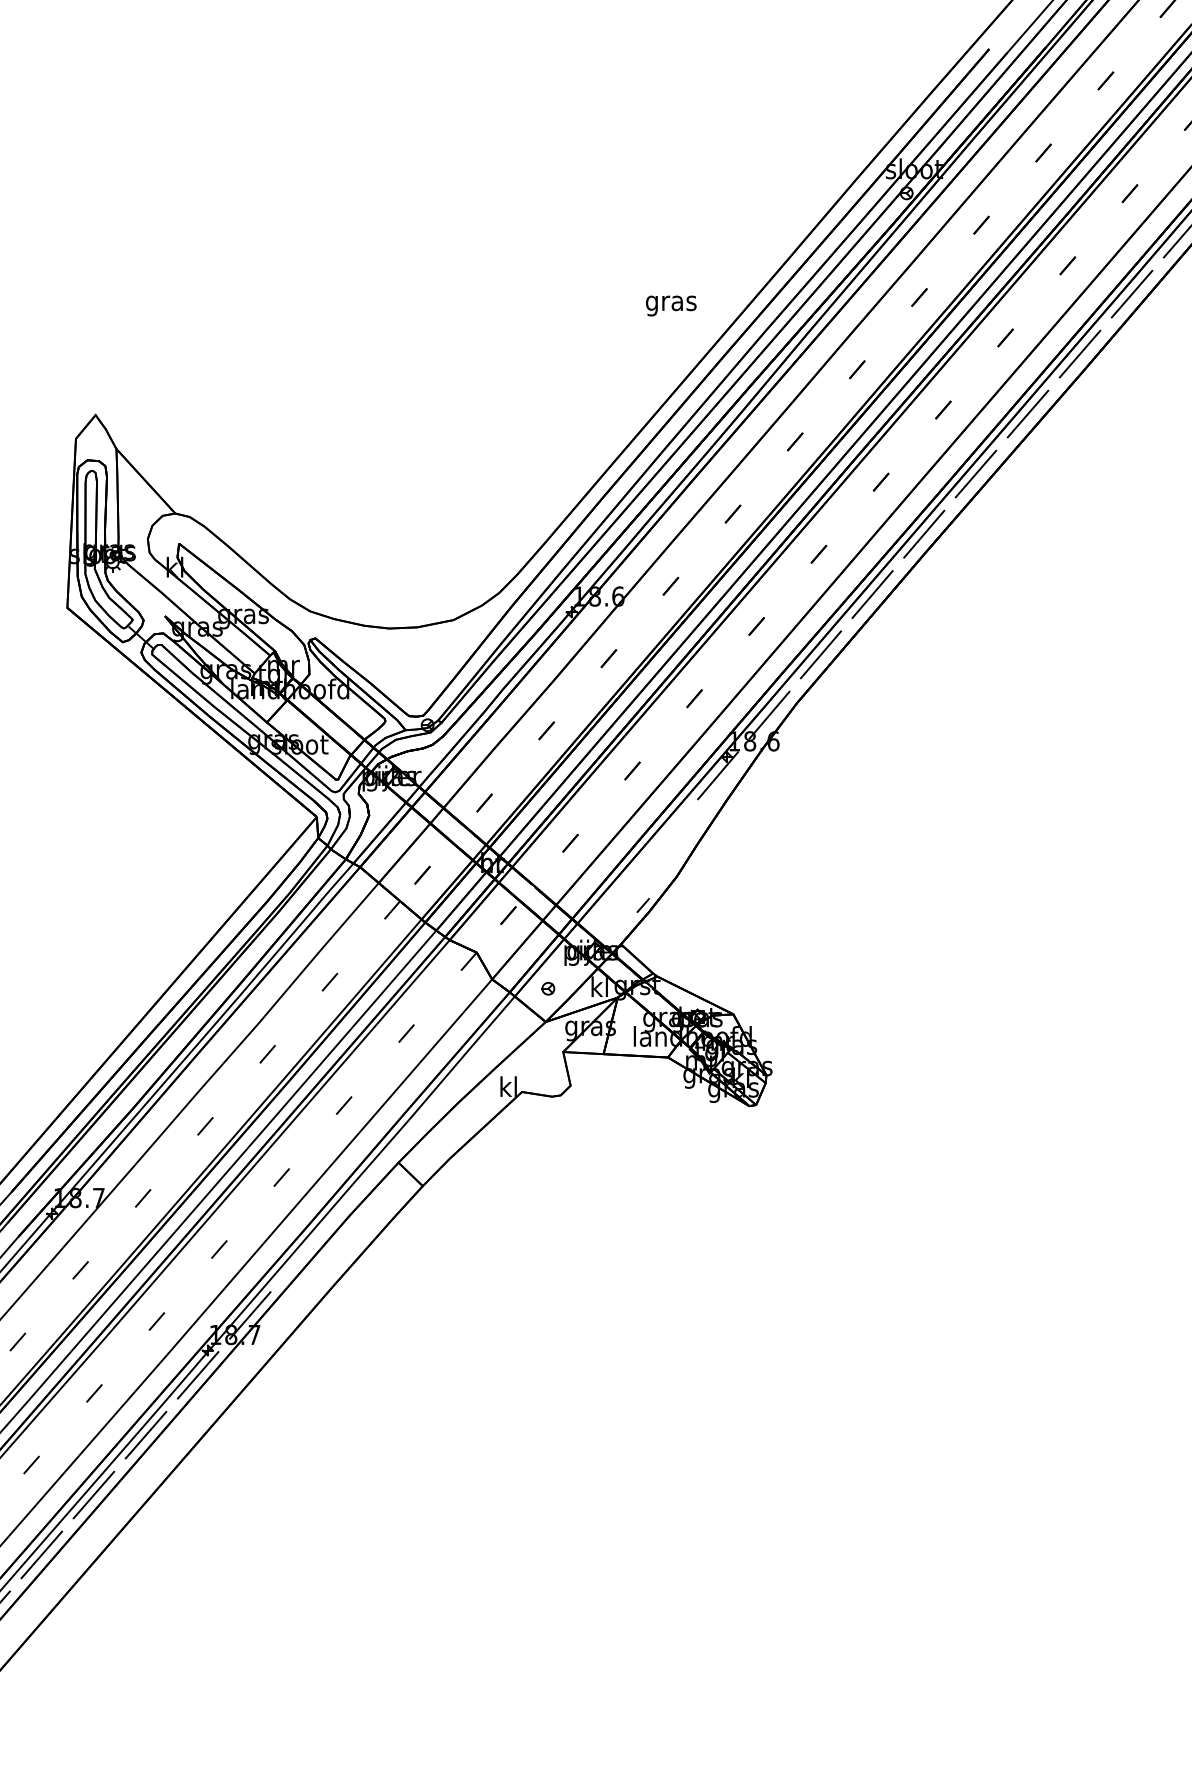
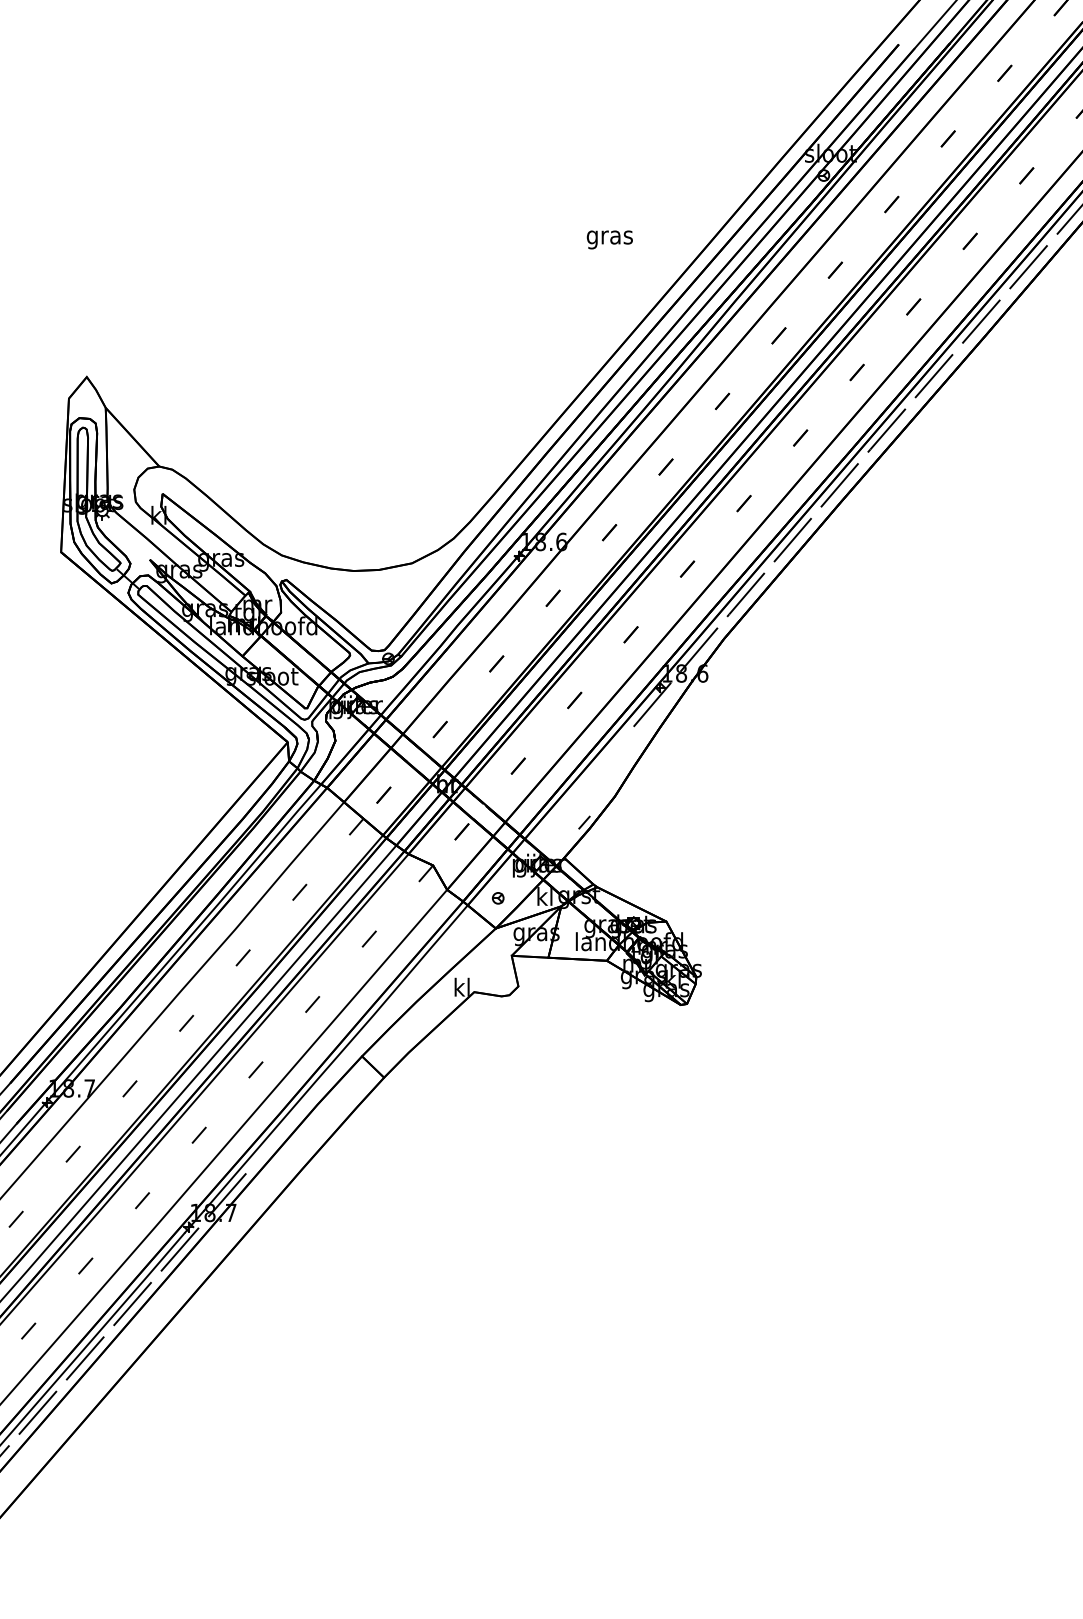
text: (670, 305) -> (609, 239), moved

